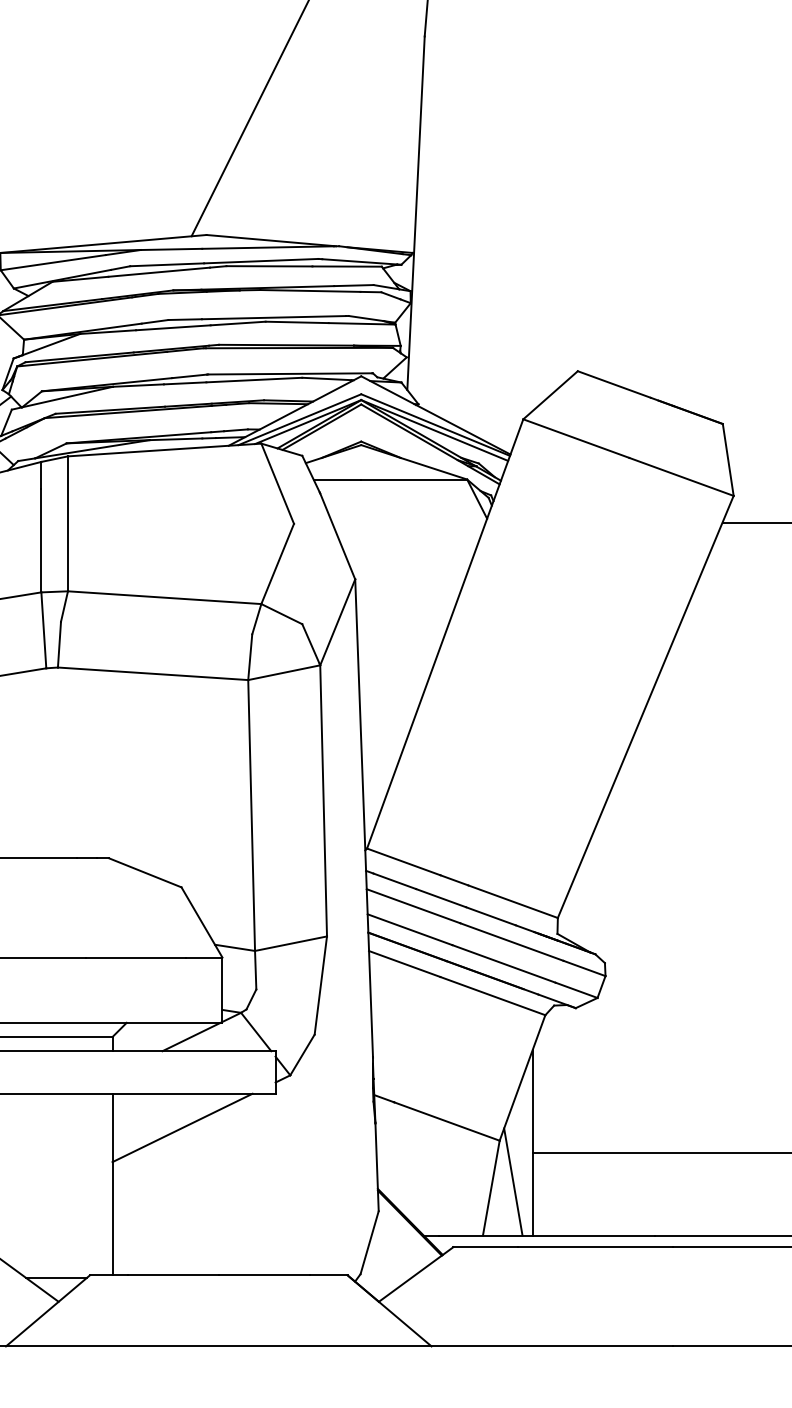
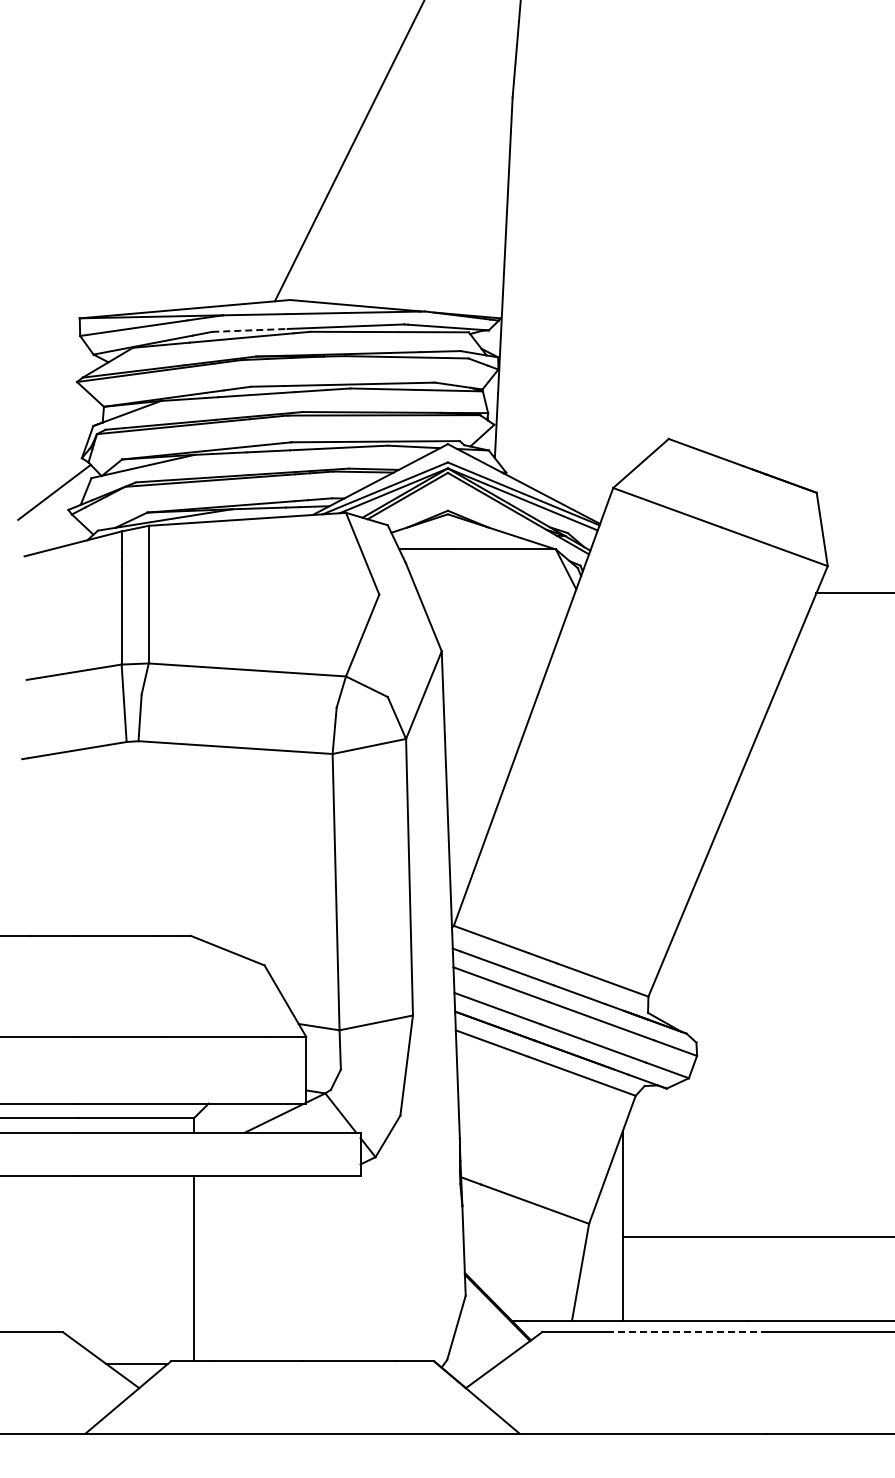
line: (166, 264) -> (249, 330), solid -> dashed
line: (182, 1127) -> (265, 1210), removed
line: (512, 1181) -> (602, 1265), removed
line: (596, 1247) -> (687, 1332), solid -> dashed

